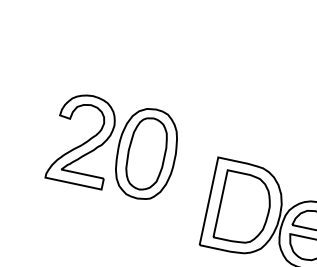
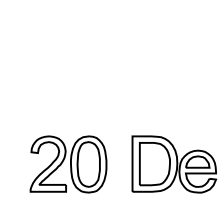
part: (114, 147) -> (68, 164), moved

